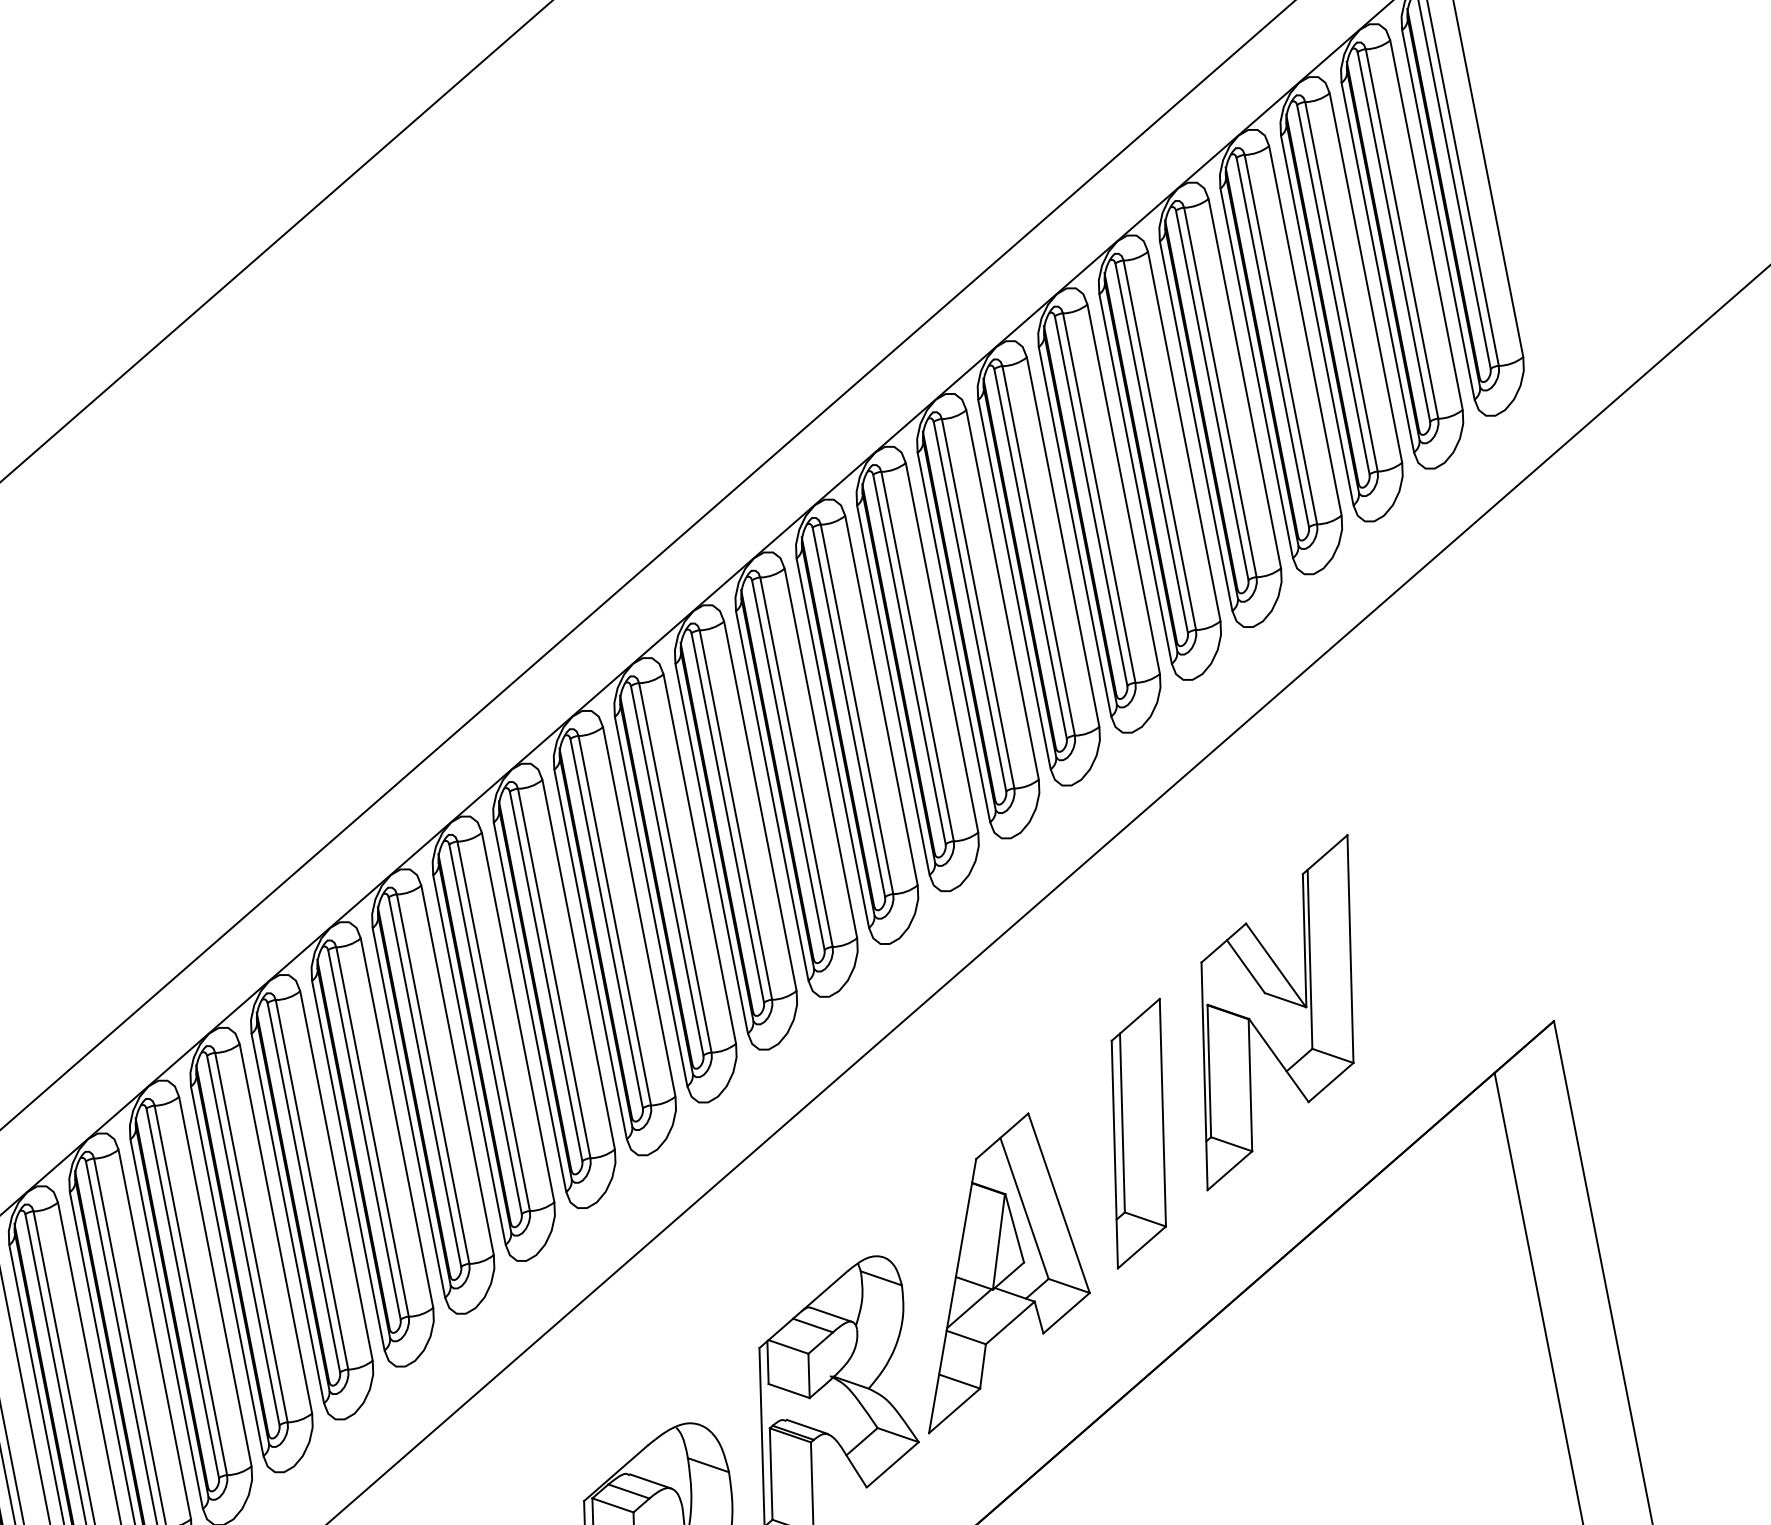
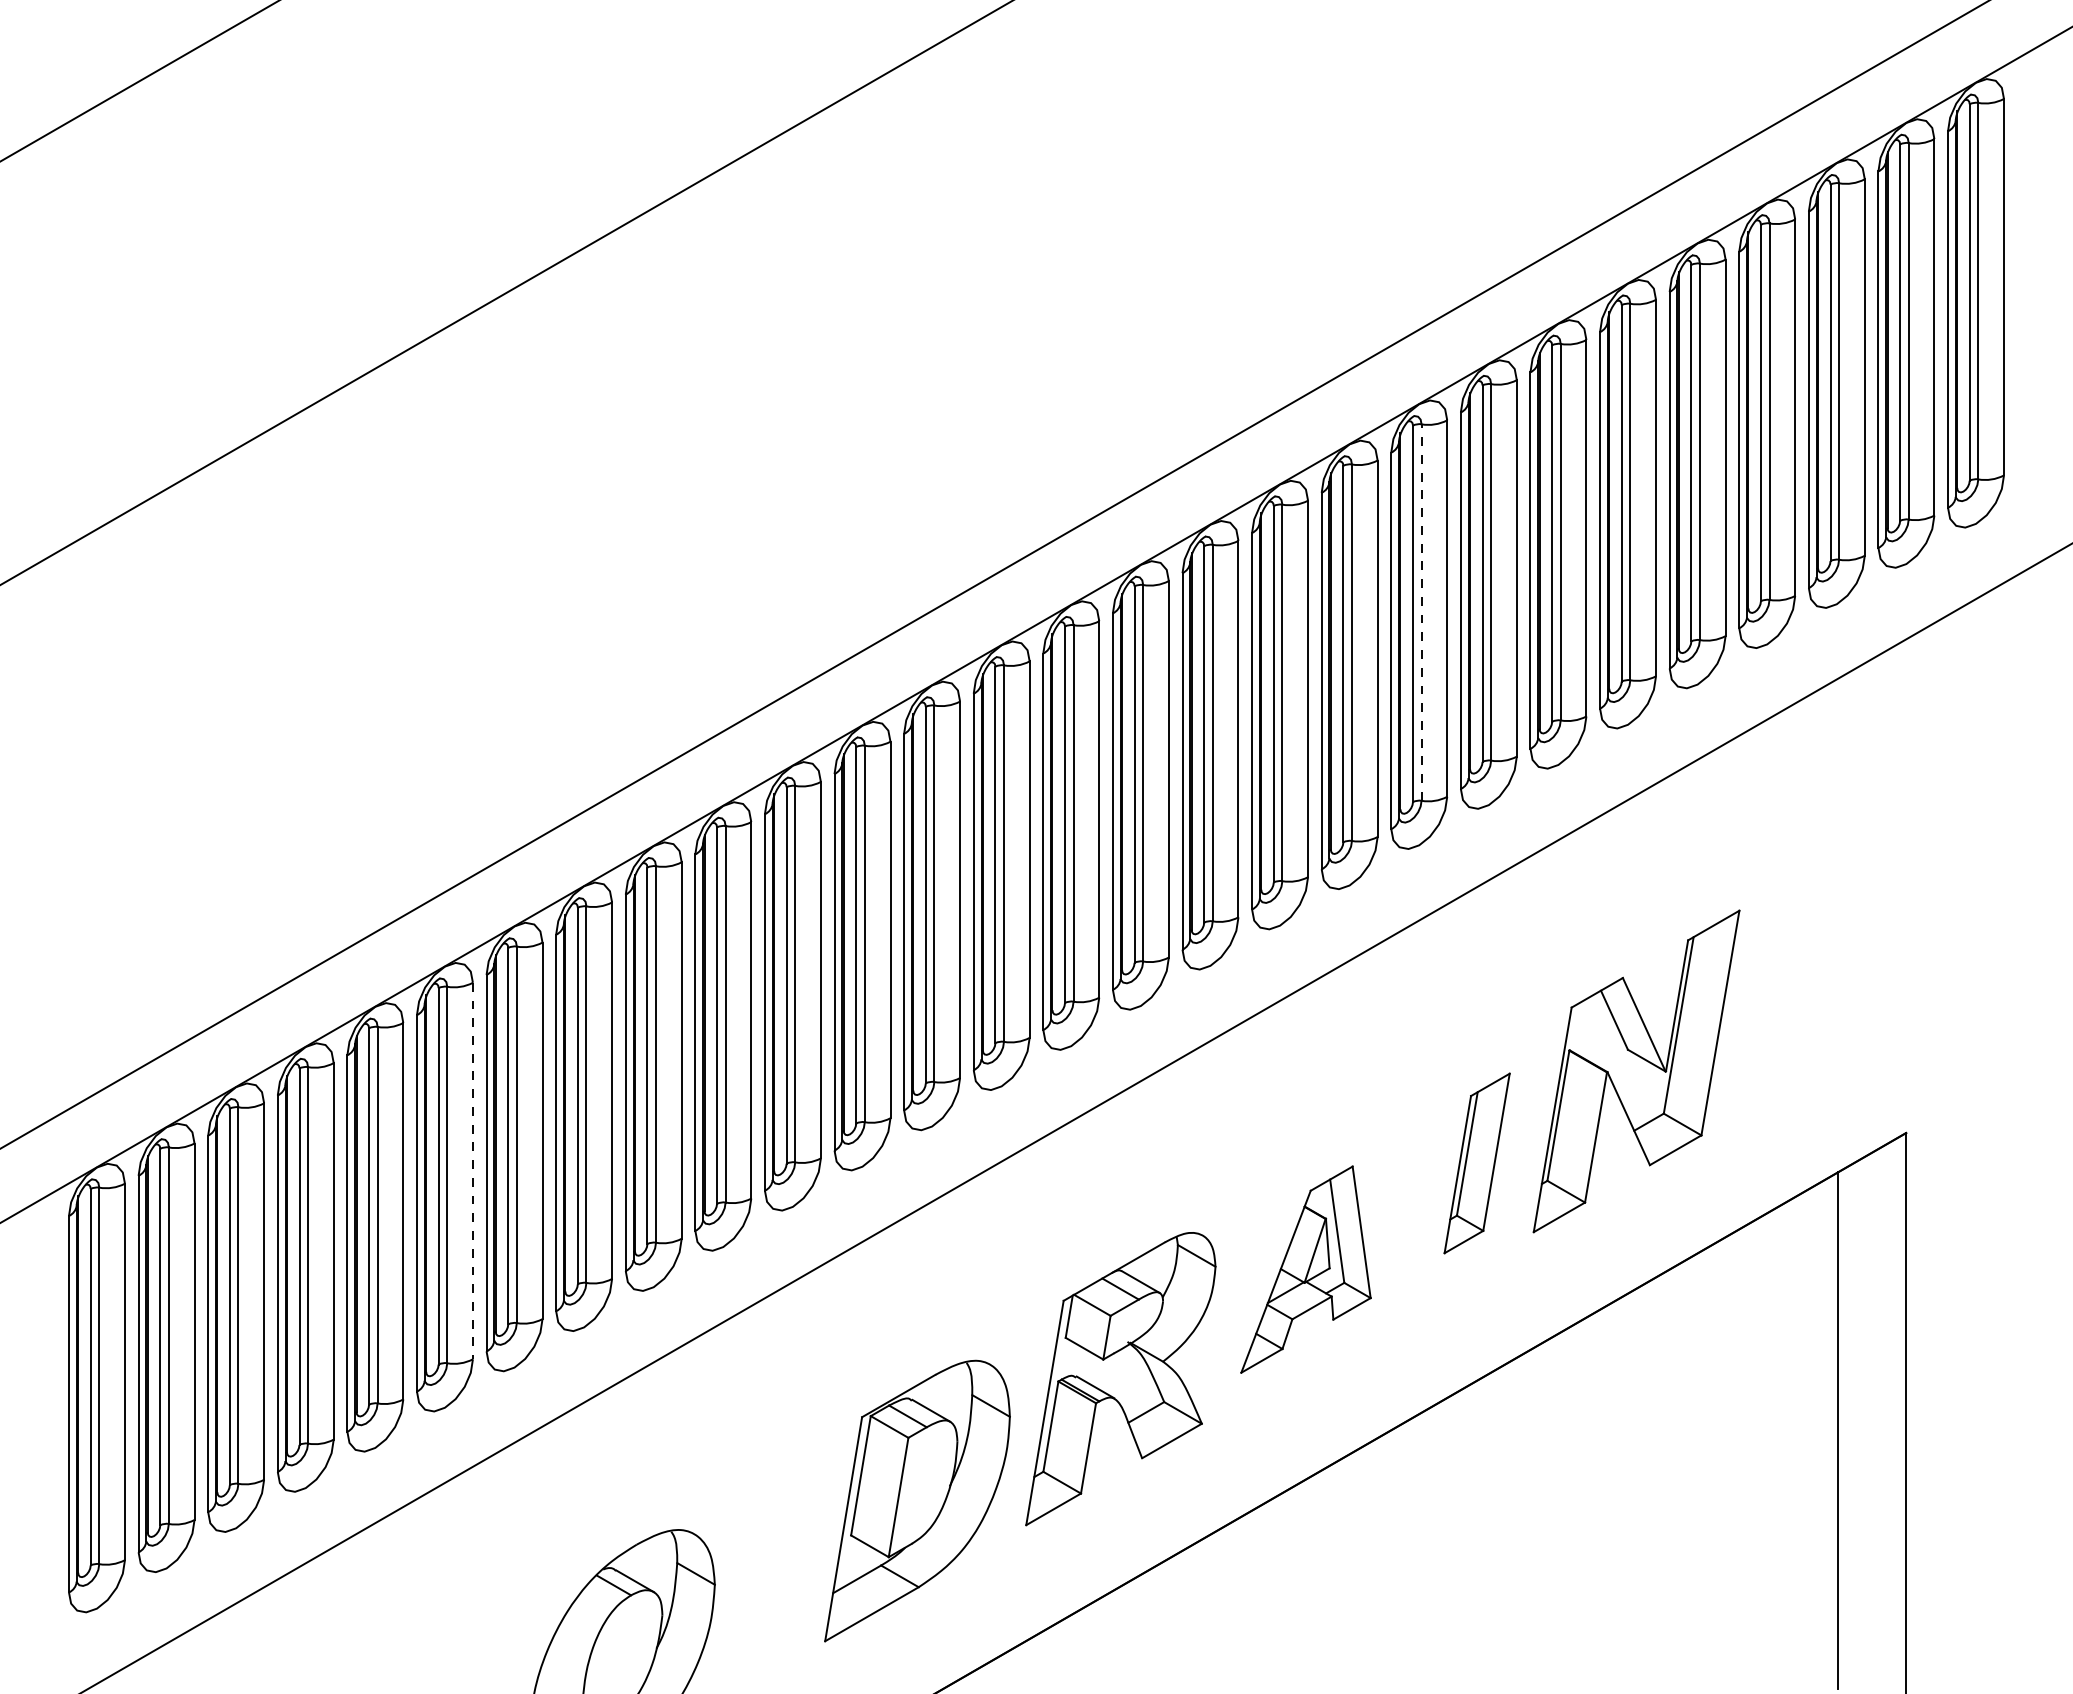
line: (978, 603) -> (1421, 612), solid -> dashed
part: (1138, 1133) -> (1476, 1163), size x0.7
part: (990, 1270) -> (1305, 1269), size x0.7
line: (154, 1334) -> (472, 1171), solid -> dashed

